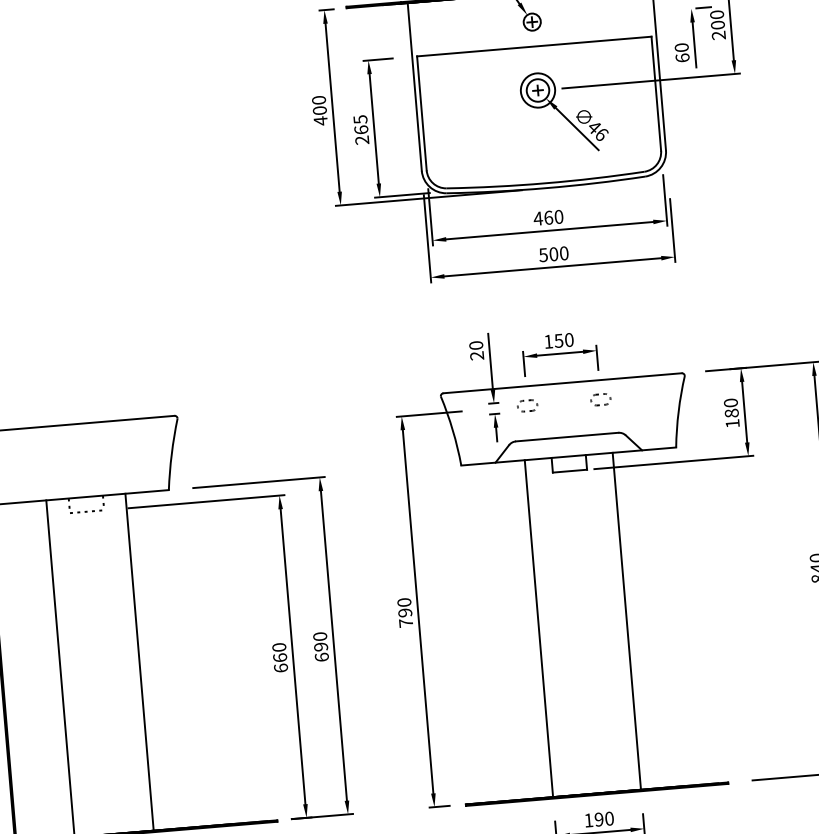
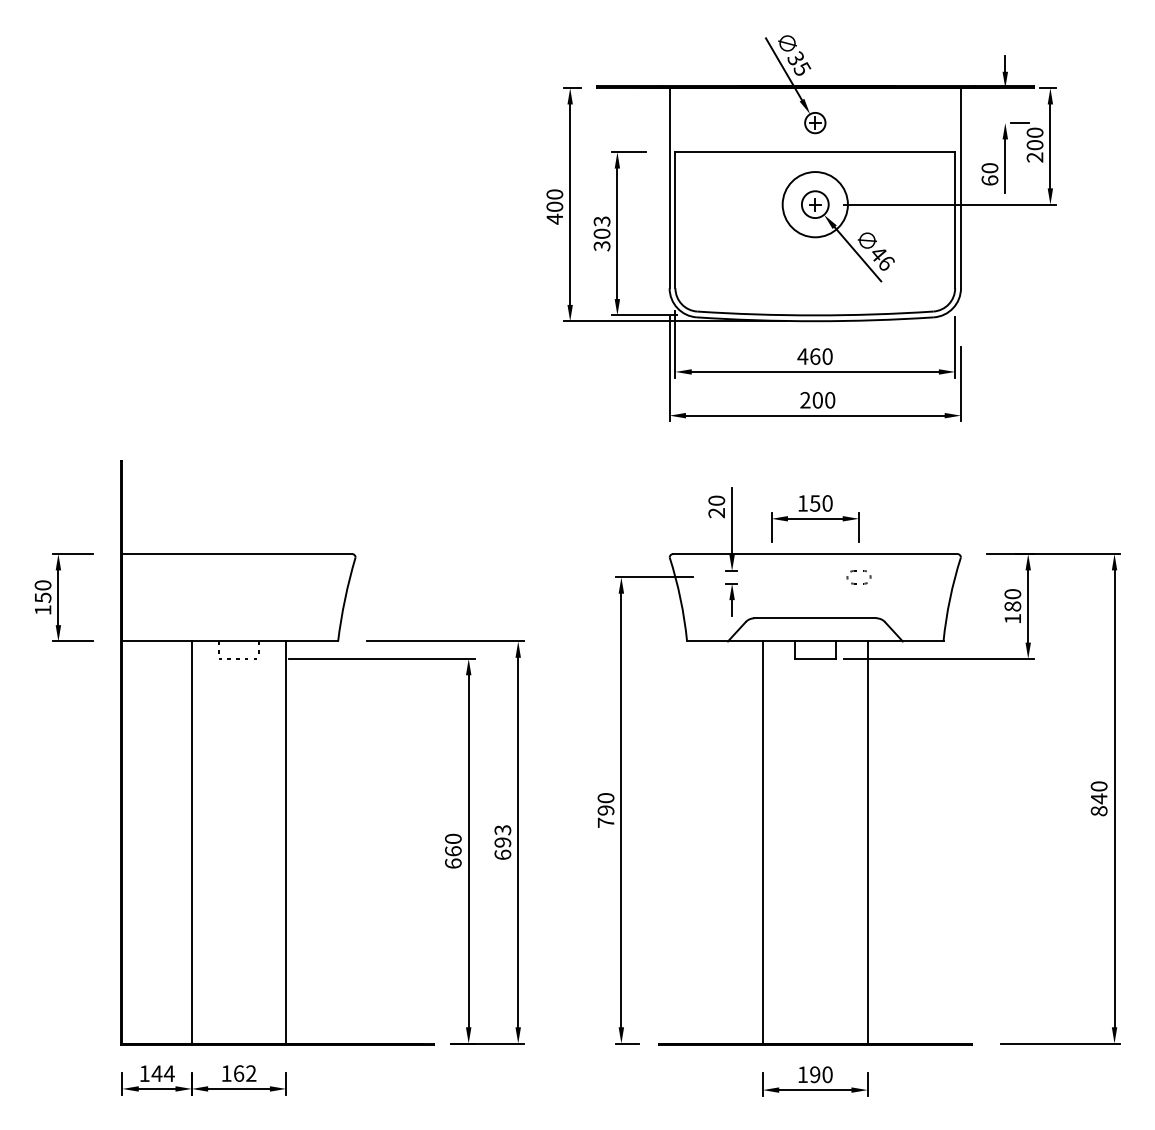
circle: (537, 90) -> (814, 204), size x1.6
text: (360, 129) -> (601, 233), 265 -> 303
text: (543, 255) -> (805, 400), 500 -> 200
part: (528, 400) -> (773, 571), removed
text: (319, 636) -> (502, 830), 690 -> 693

